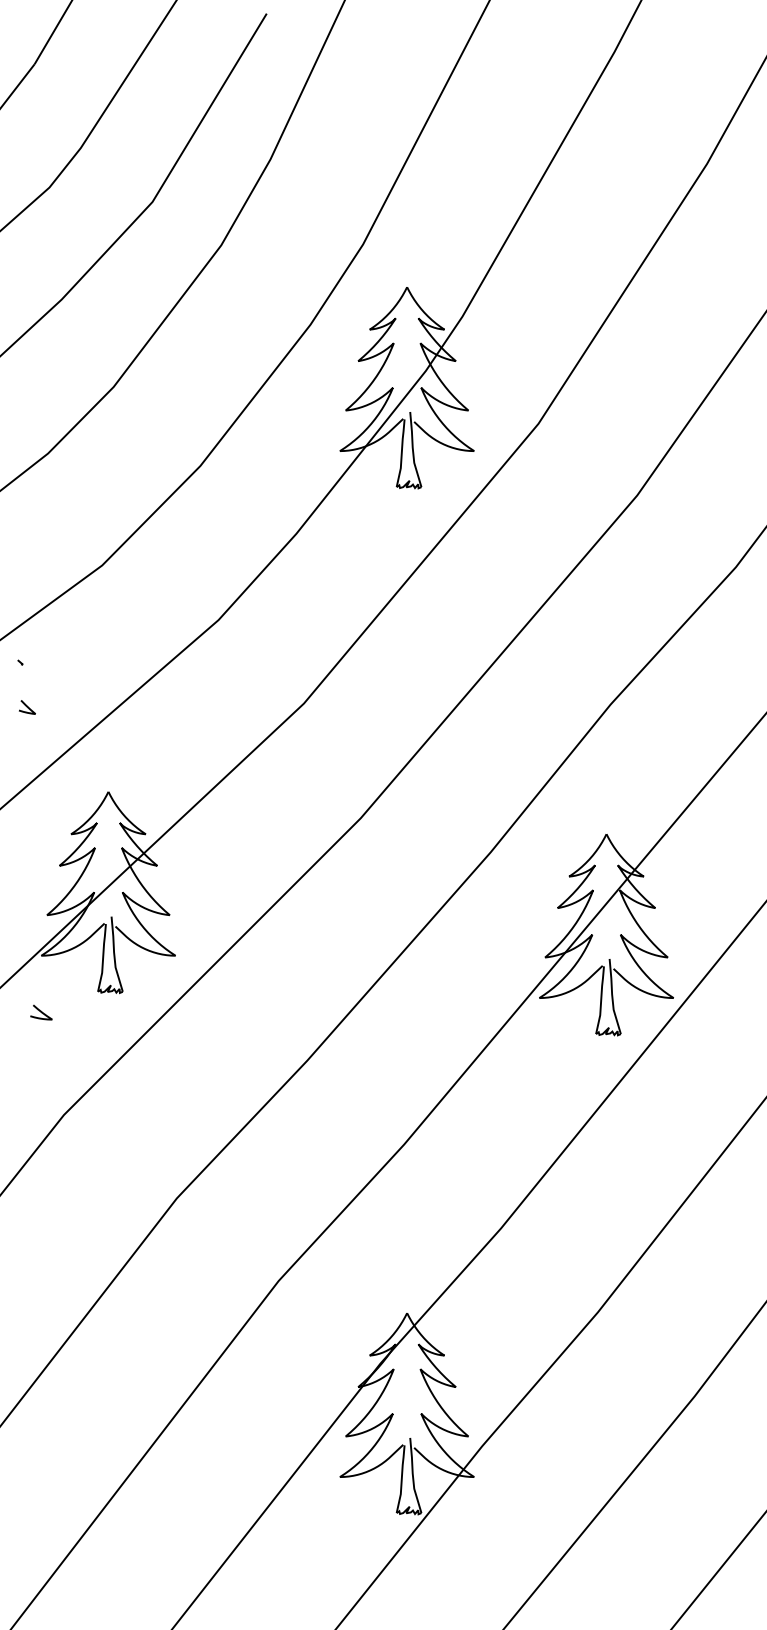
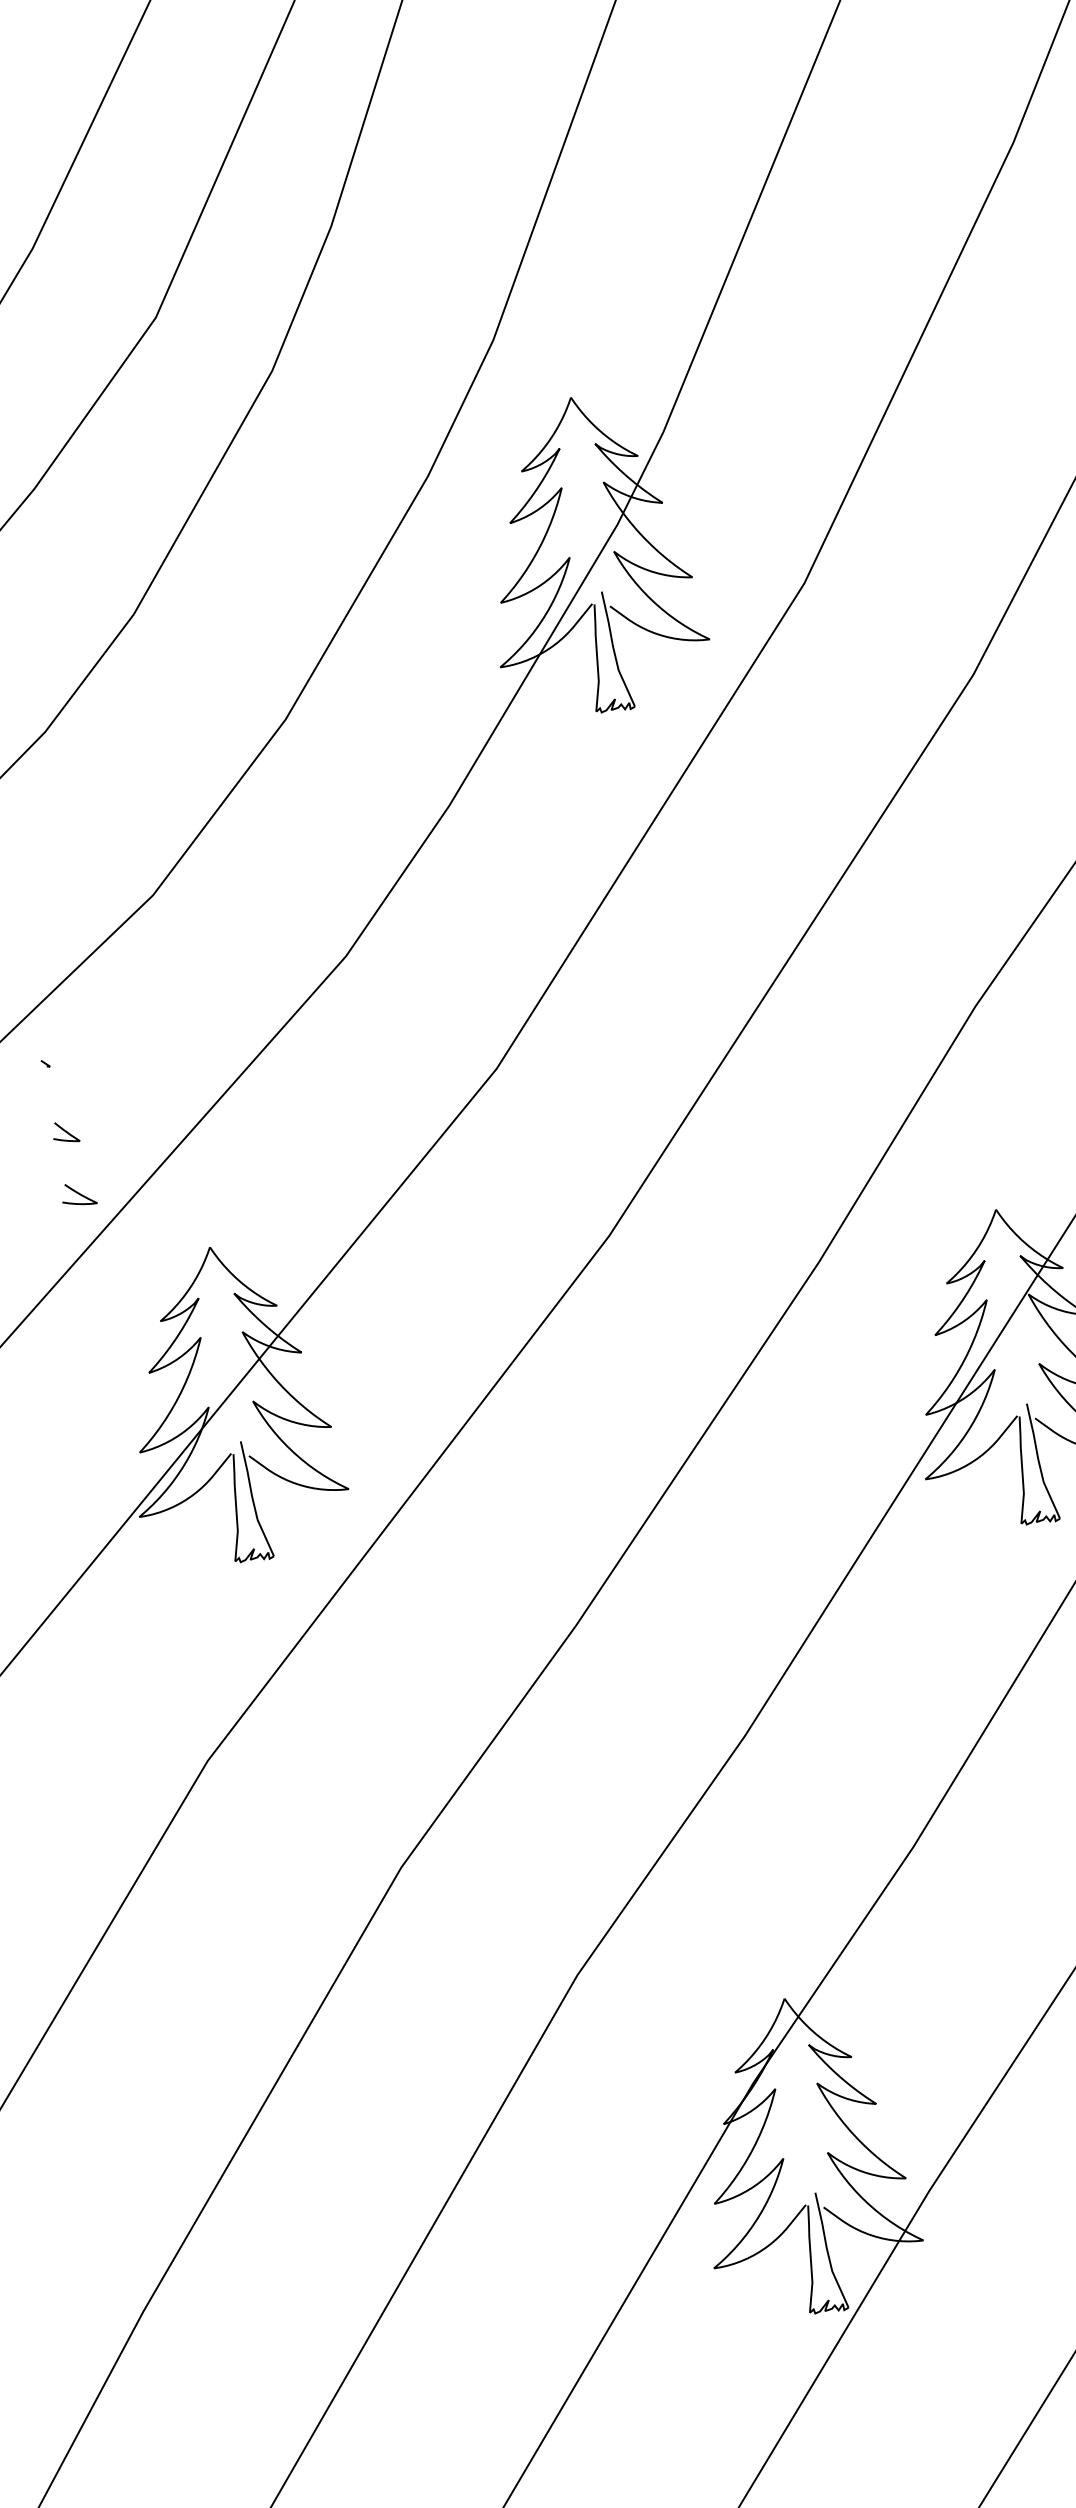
curve: (41, 1012) -> (79, 1194), moved

